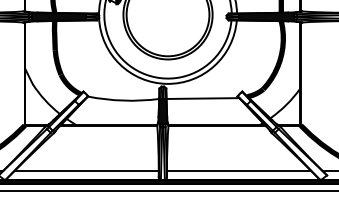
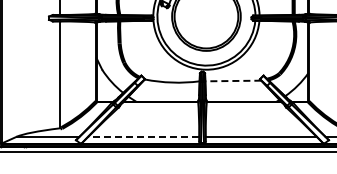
line: (201, 99) -> (232, 81), solid -> dashed
line: (86, 170) -> (143, 136), solid -> dashed

